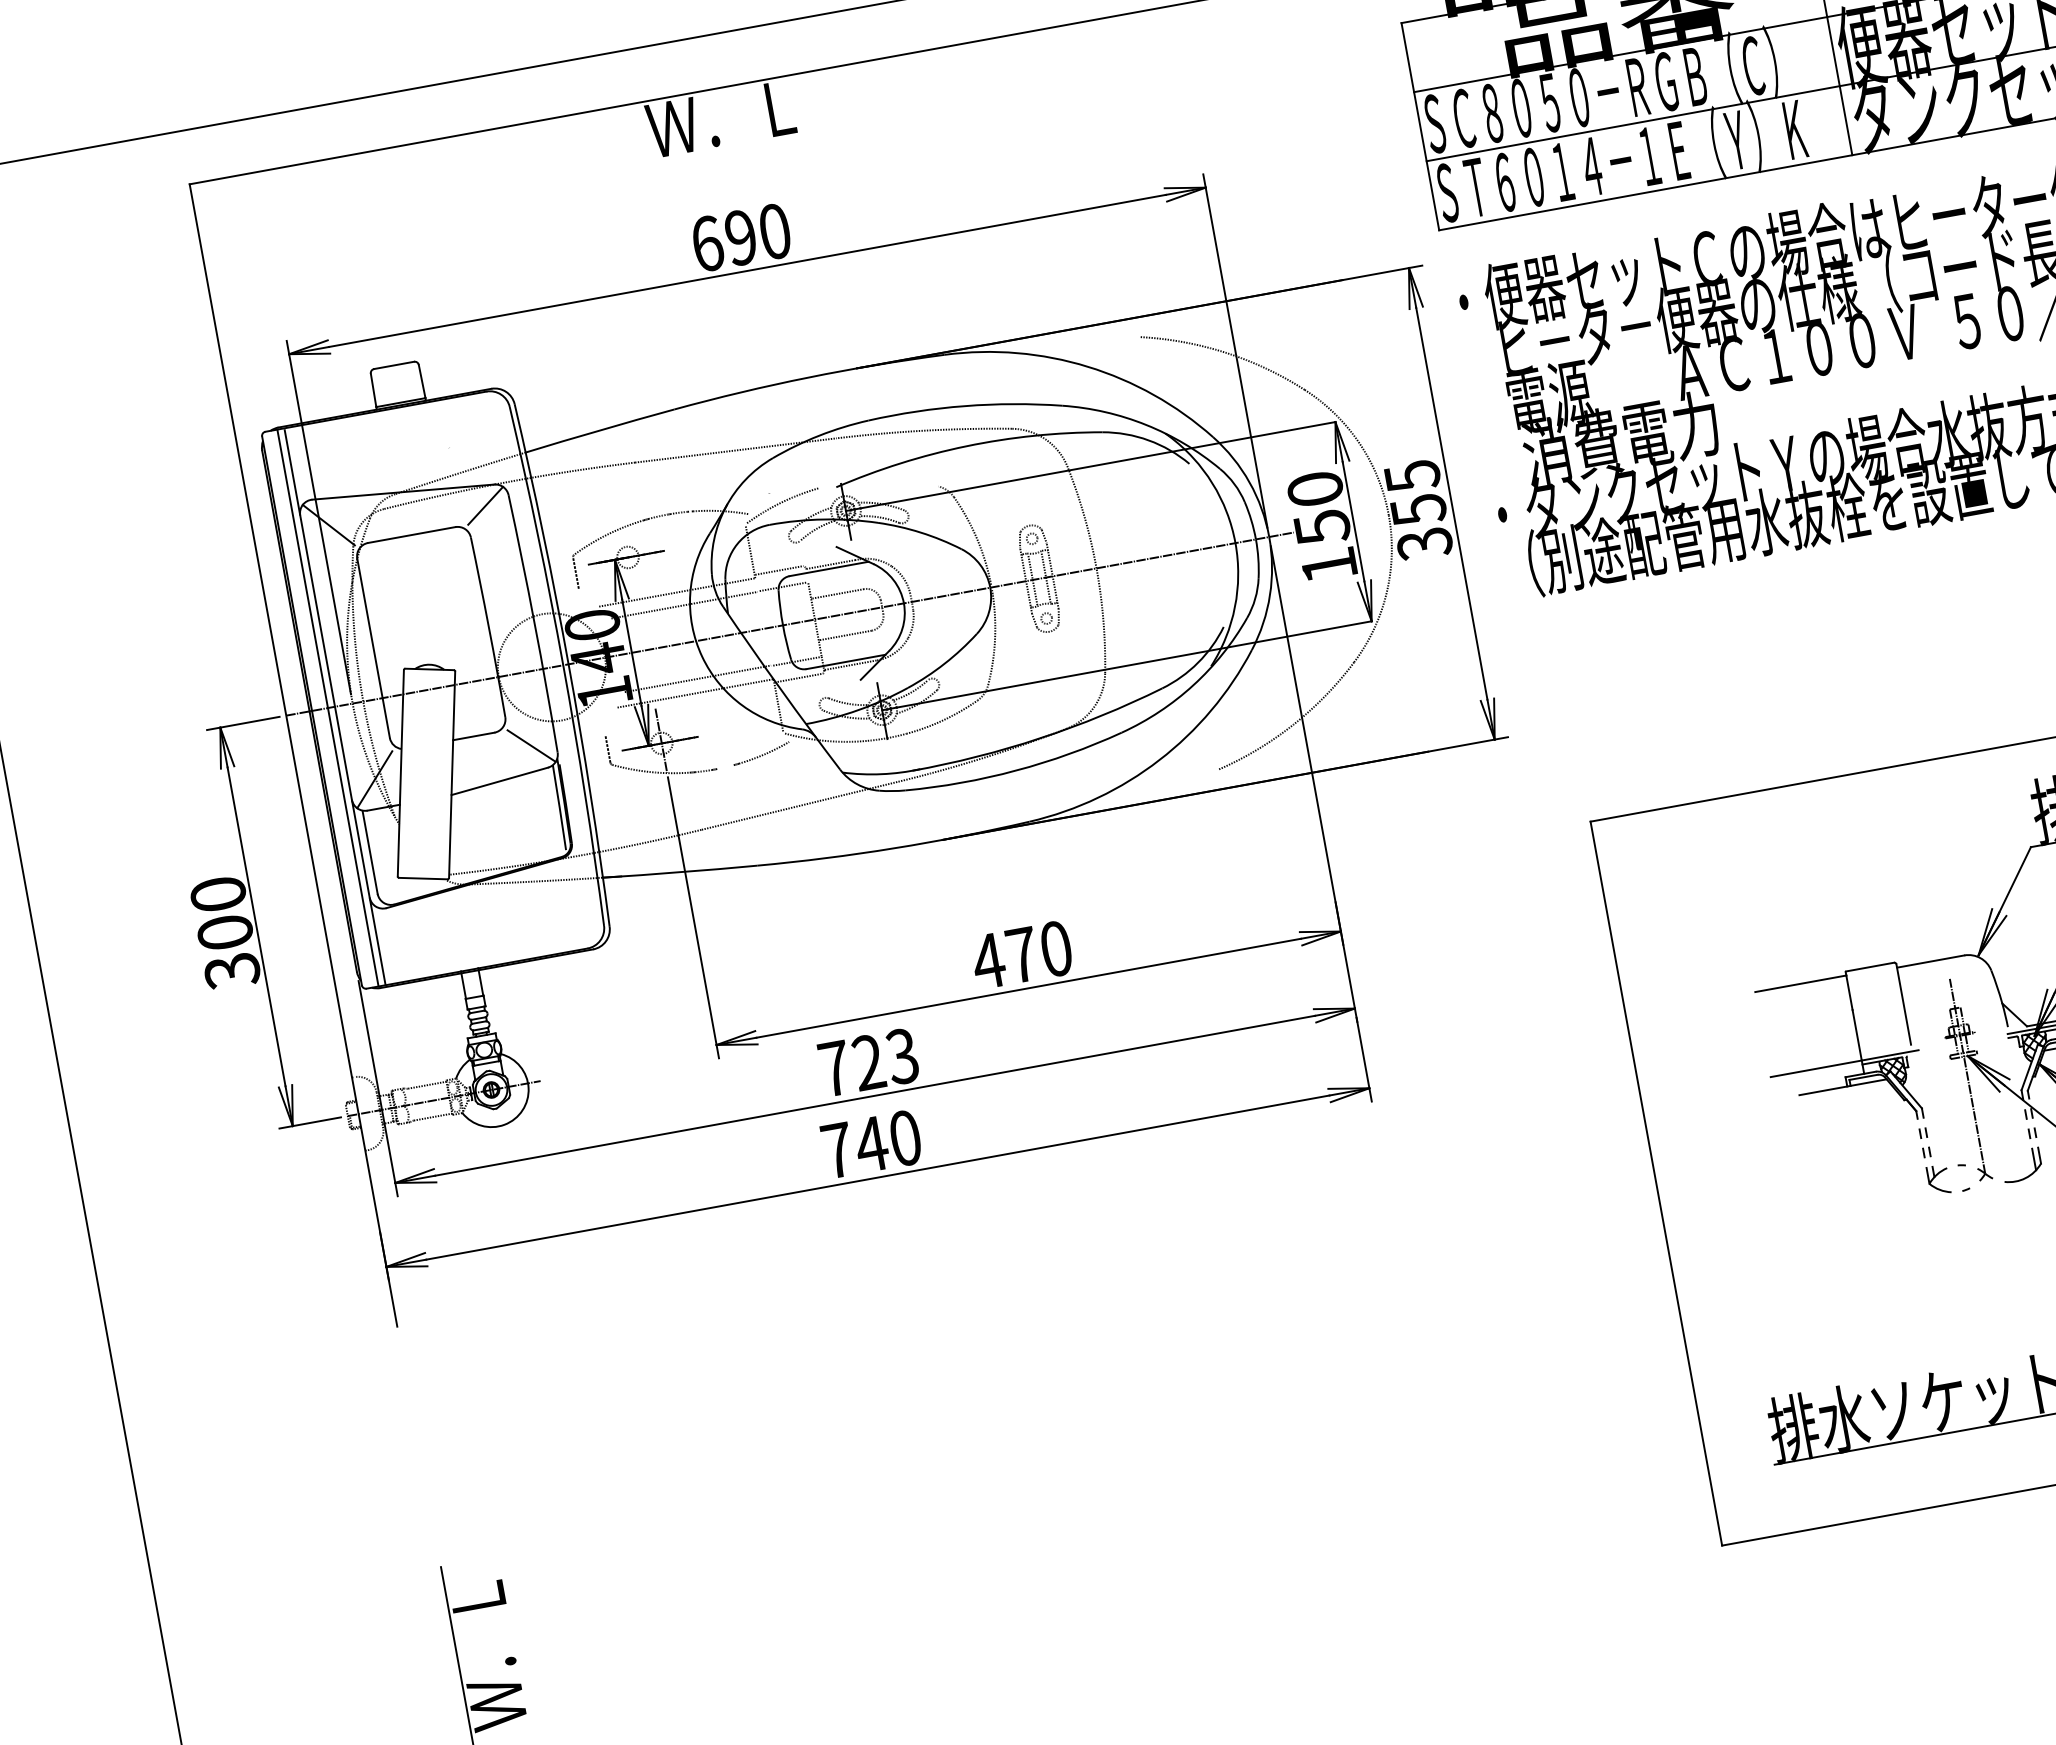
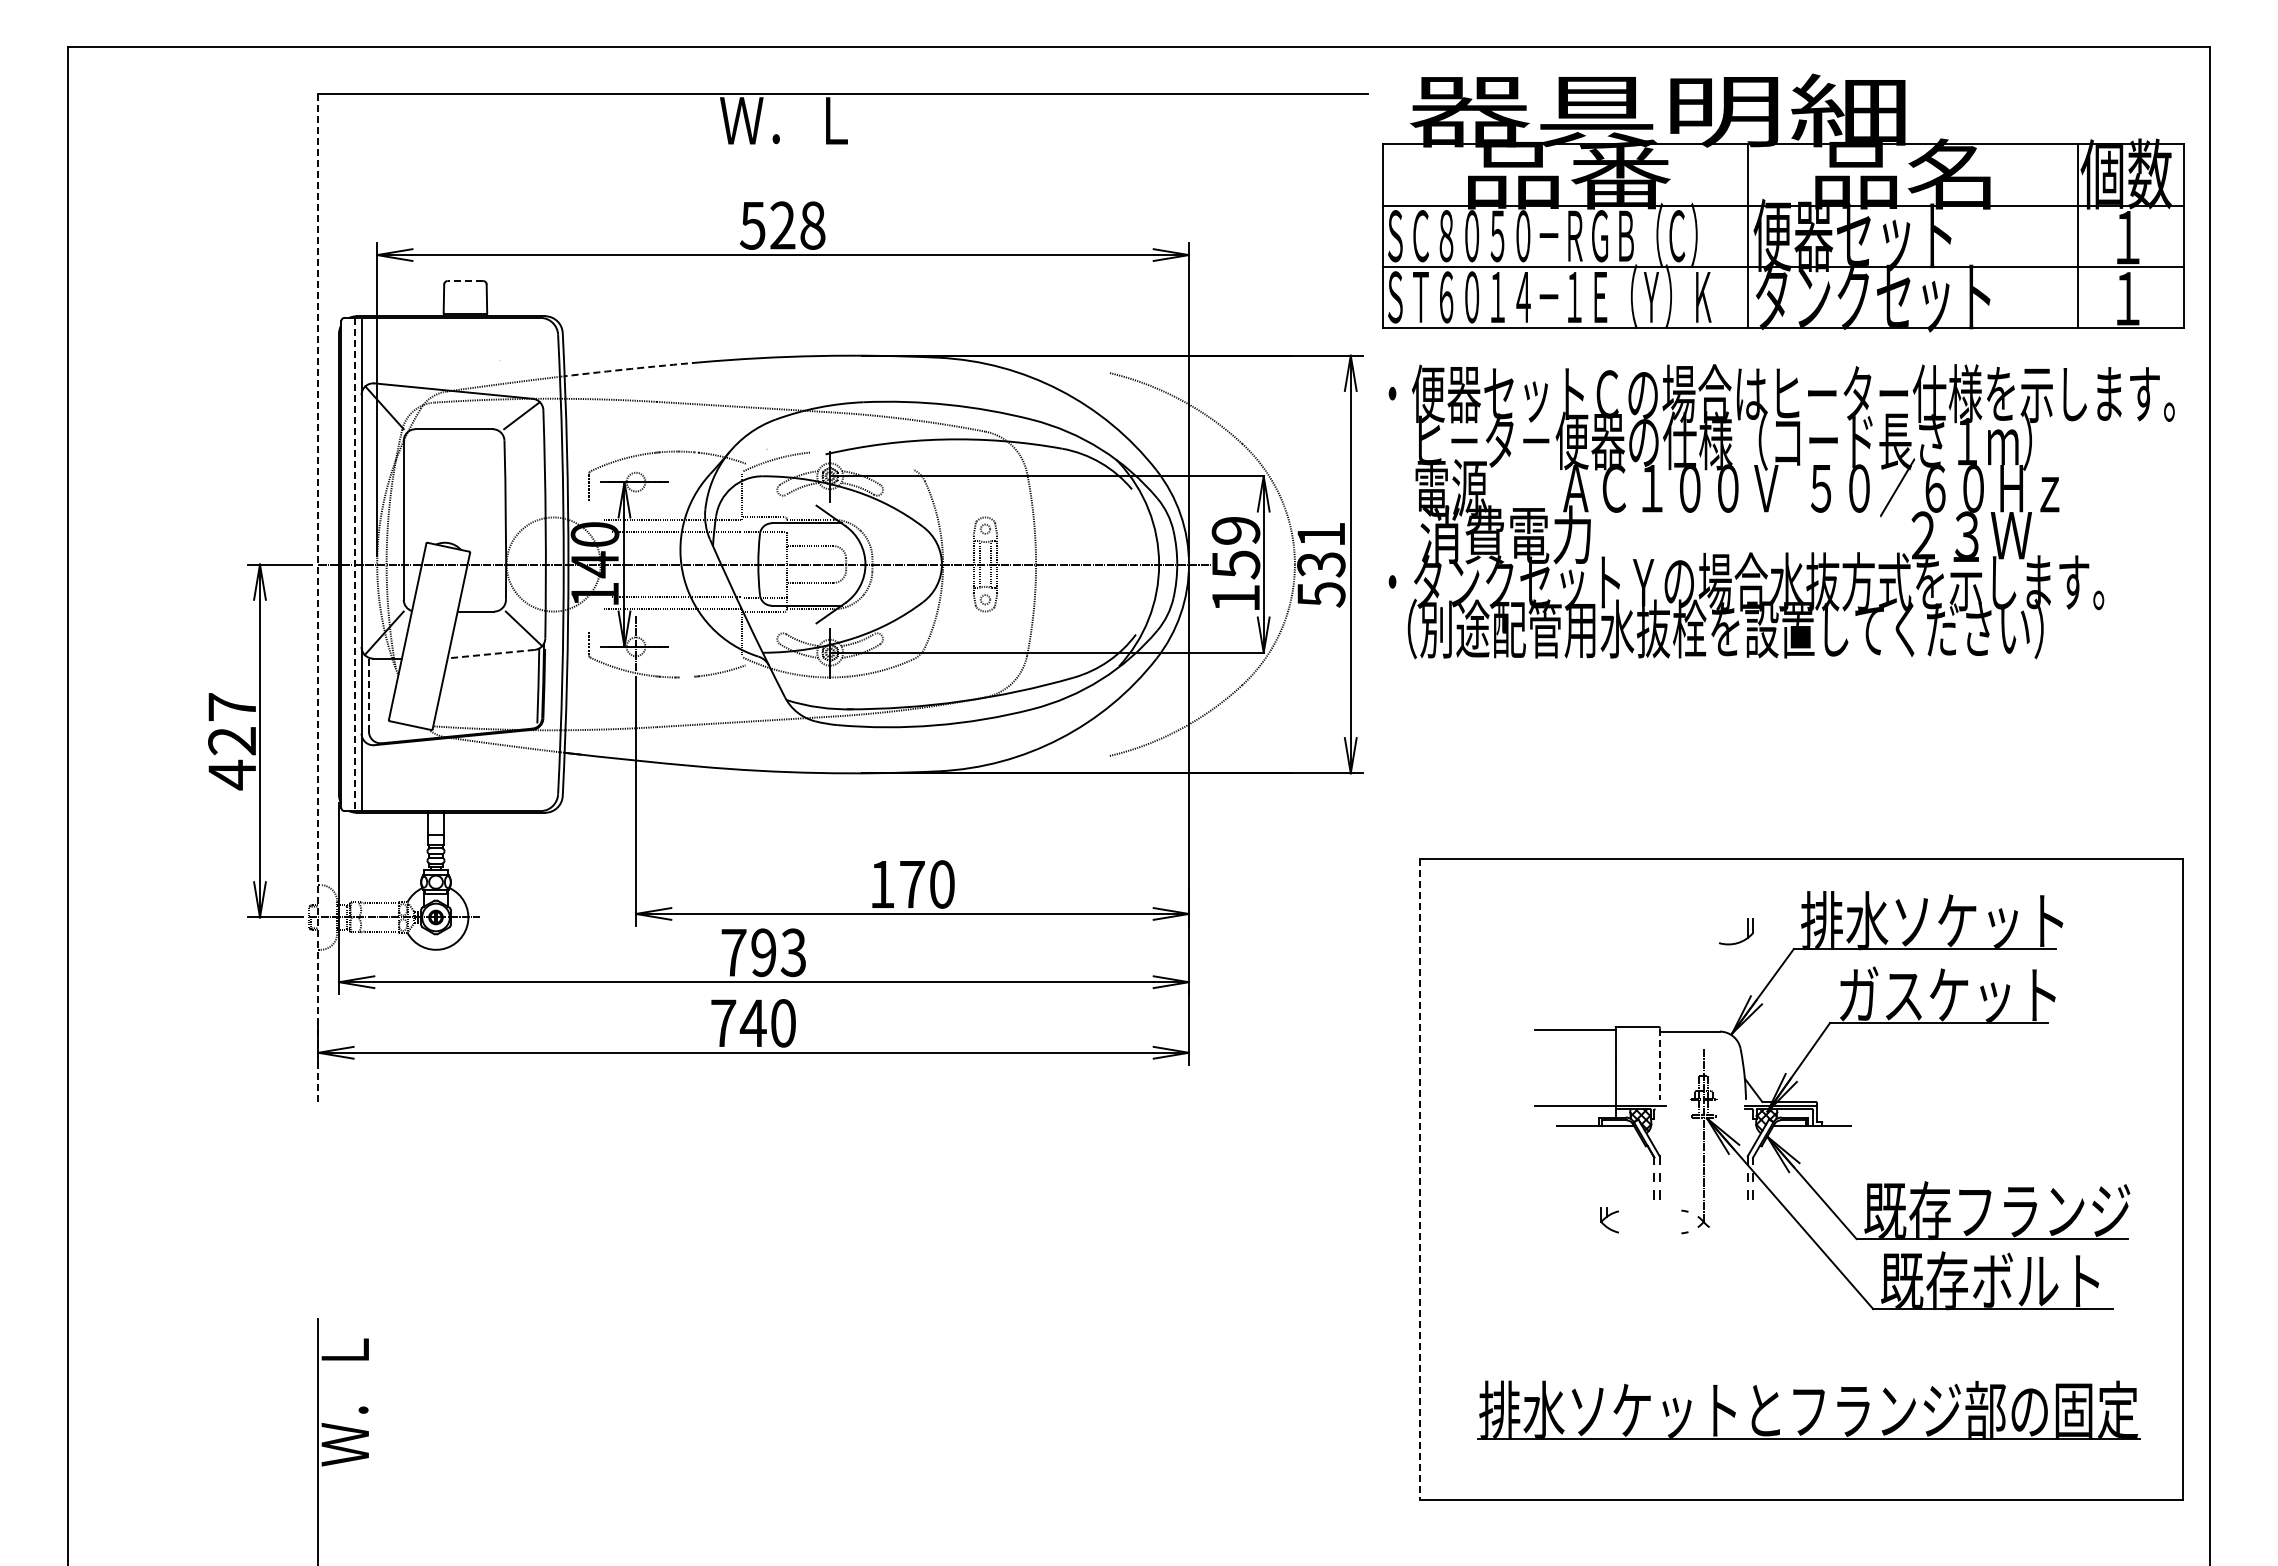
text: (740, 237) -> (782, 225), 690 -> 528
line: (394, 365) -> (465, 281), solid -> dashed
arc: (599, 430) -> (631, 368), solid -> dashed
text: (1314, 489) -> (1235, 530), 150 -> 159
text: (1418, 509) -> (1321, 564), 355 -> 531
line: (328, 708) -> (355, 564), solid -> dashed
line: (293, 755) -> (318, 599), solid -> dashed
line: (500, 781) -> (491, 654), solid -> dashed
line: (369, 853) -> (368, 695), solid -> dashed
text: (225, 933) -> (232, 741), 300 -> 427
text: (987, 961) -> (881, 884), 470 -> 170
line: (1904, 1004) -> (1660, 1064), solid -> dashed
text: (868, 1063) -> (763, 953), 723 -> 793
part: (2026, 1176) -> (1738, 941), moved
part: (1938, 1180) -> (1609, 1220), moved
line: (1656, 1183) -> (1420, 1179), solid -> dashed

